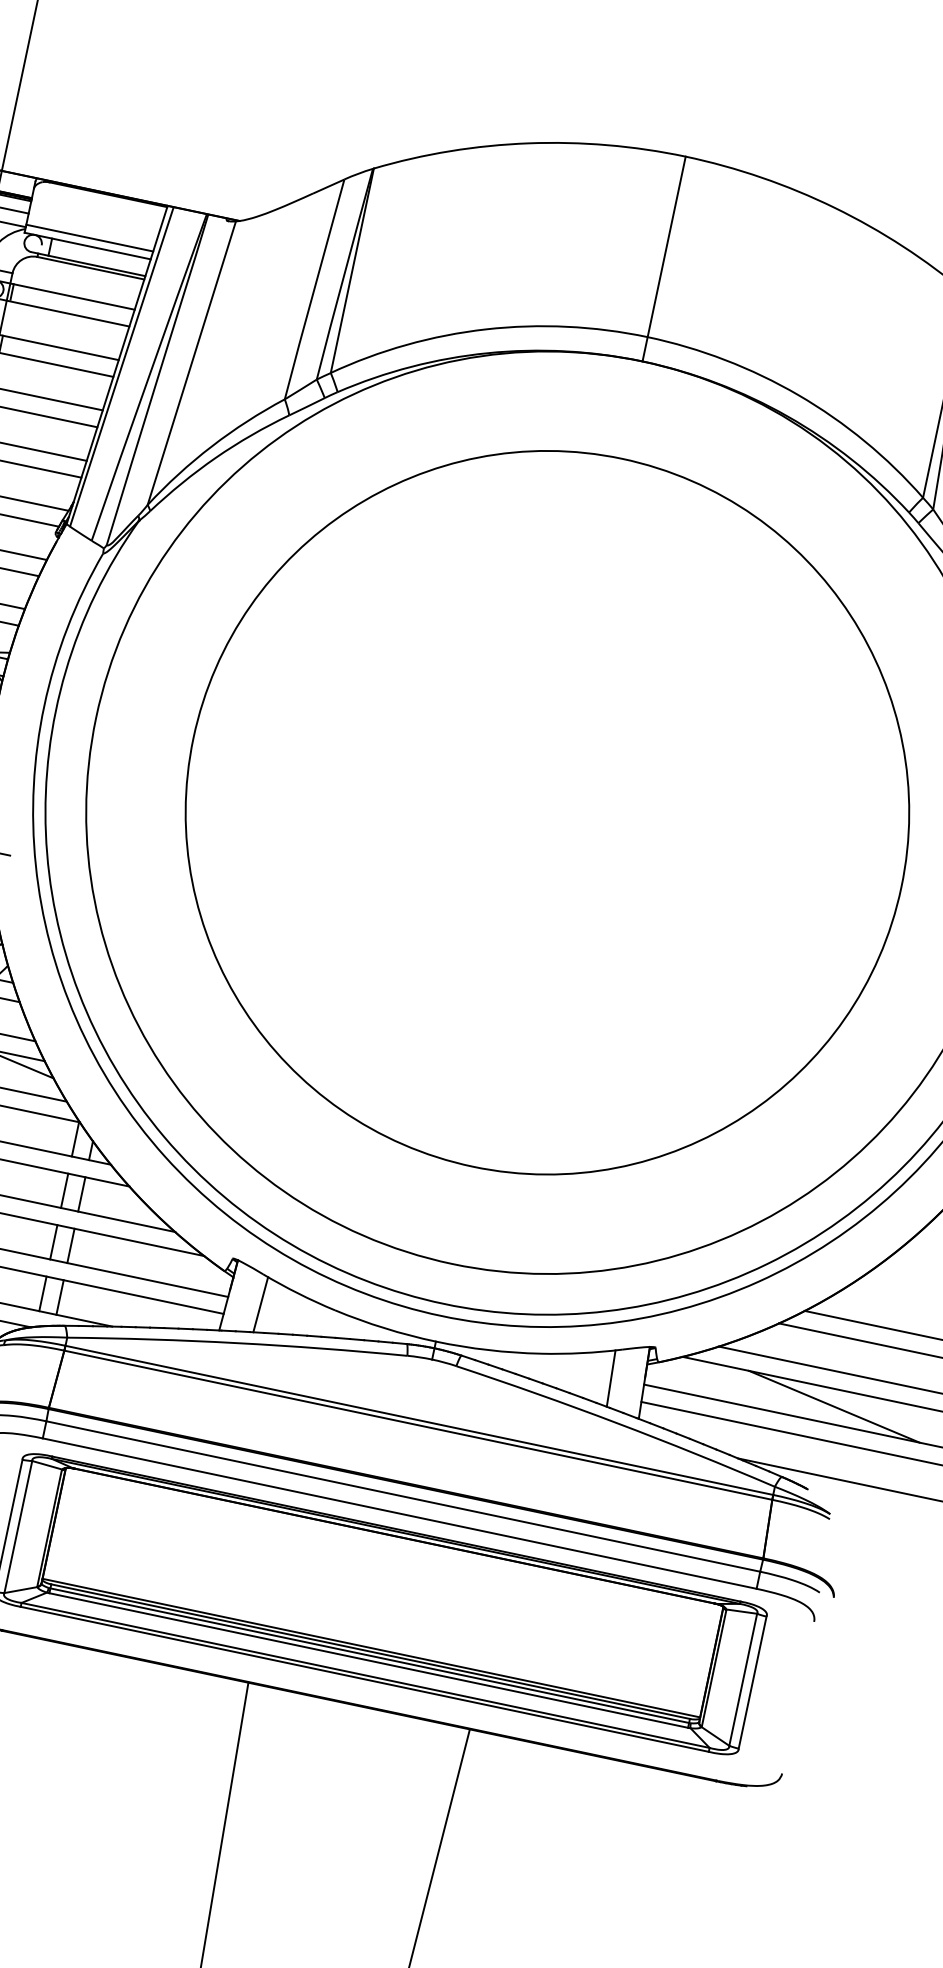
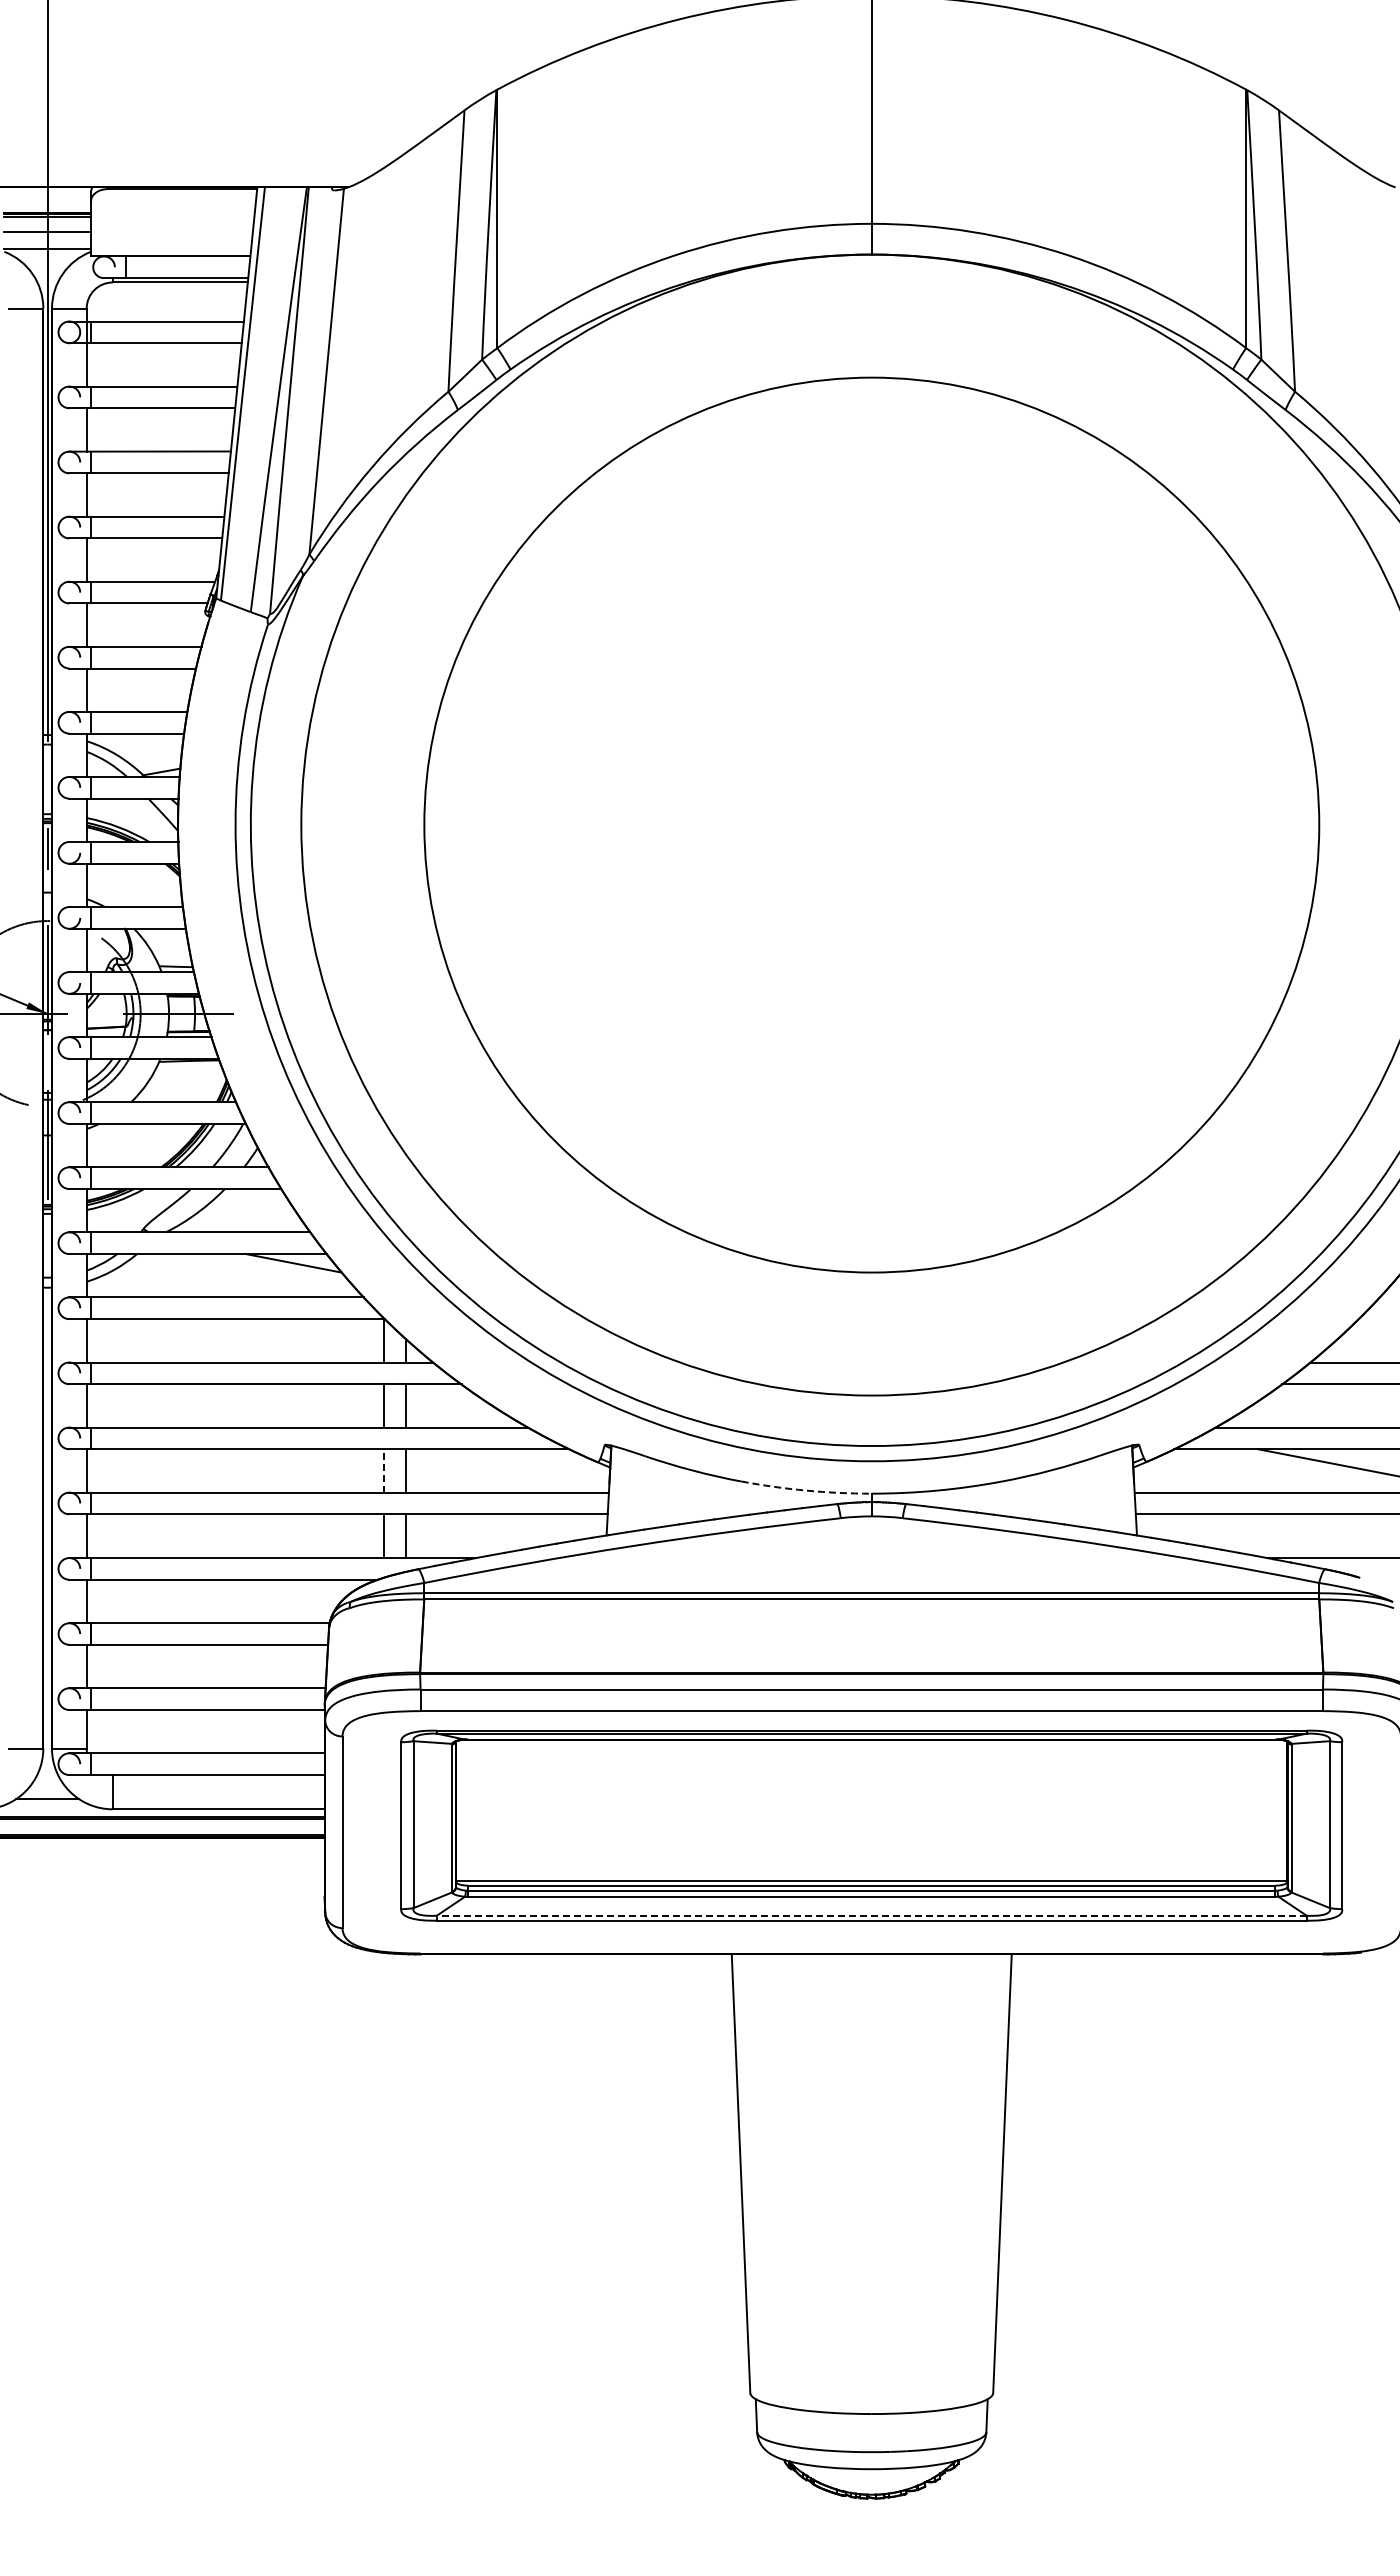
line: (89, 238) -> (171, 246), removed
line: (53, 1241) -> (383, 1470), solid -> dashed
line: (260, 1304) -> (650, 1493), removed
arc: (384, 1328) -> (806, 1490), solid -> dashed
line: (611, 1378) -> (1093, 1493), removed
line: (365, 1675) -> (871, 1915), solid -> dashed

